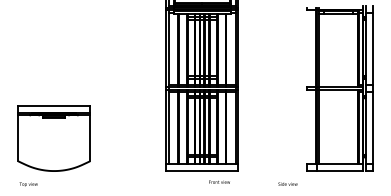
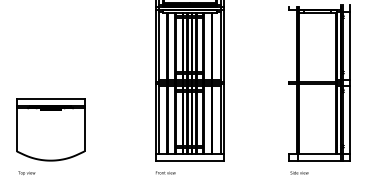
text: (219, 181) -> (165, 172), moved
text: (287, 183) -> (299, 172), moved

